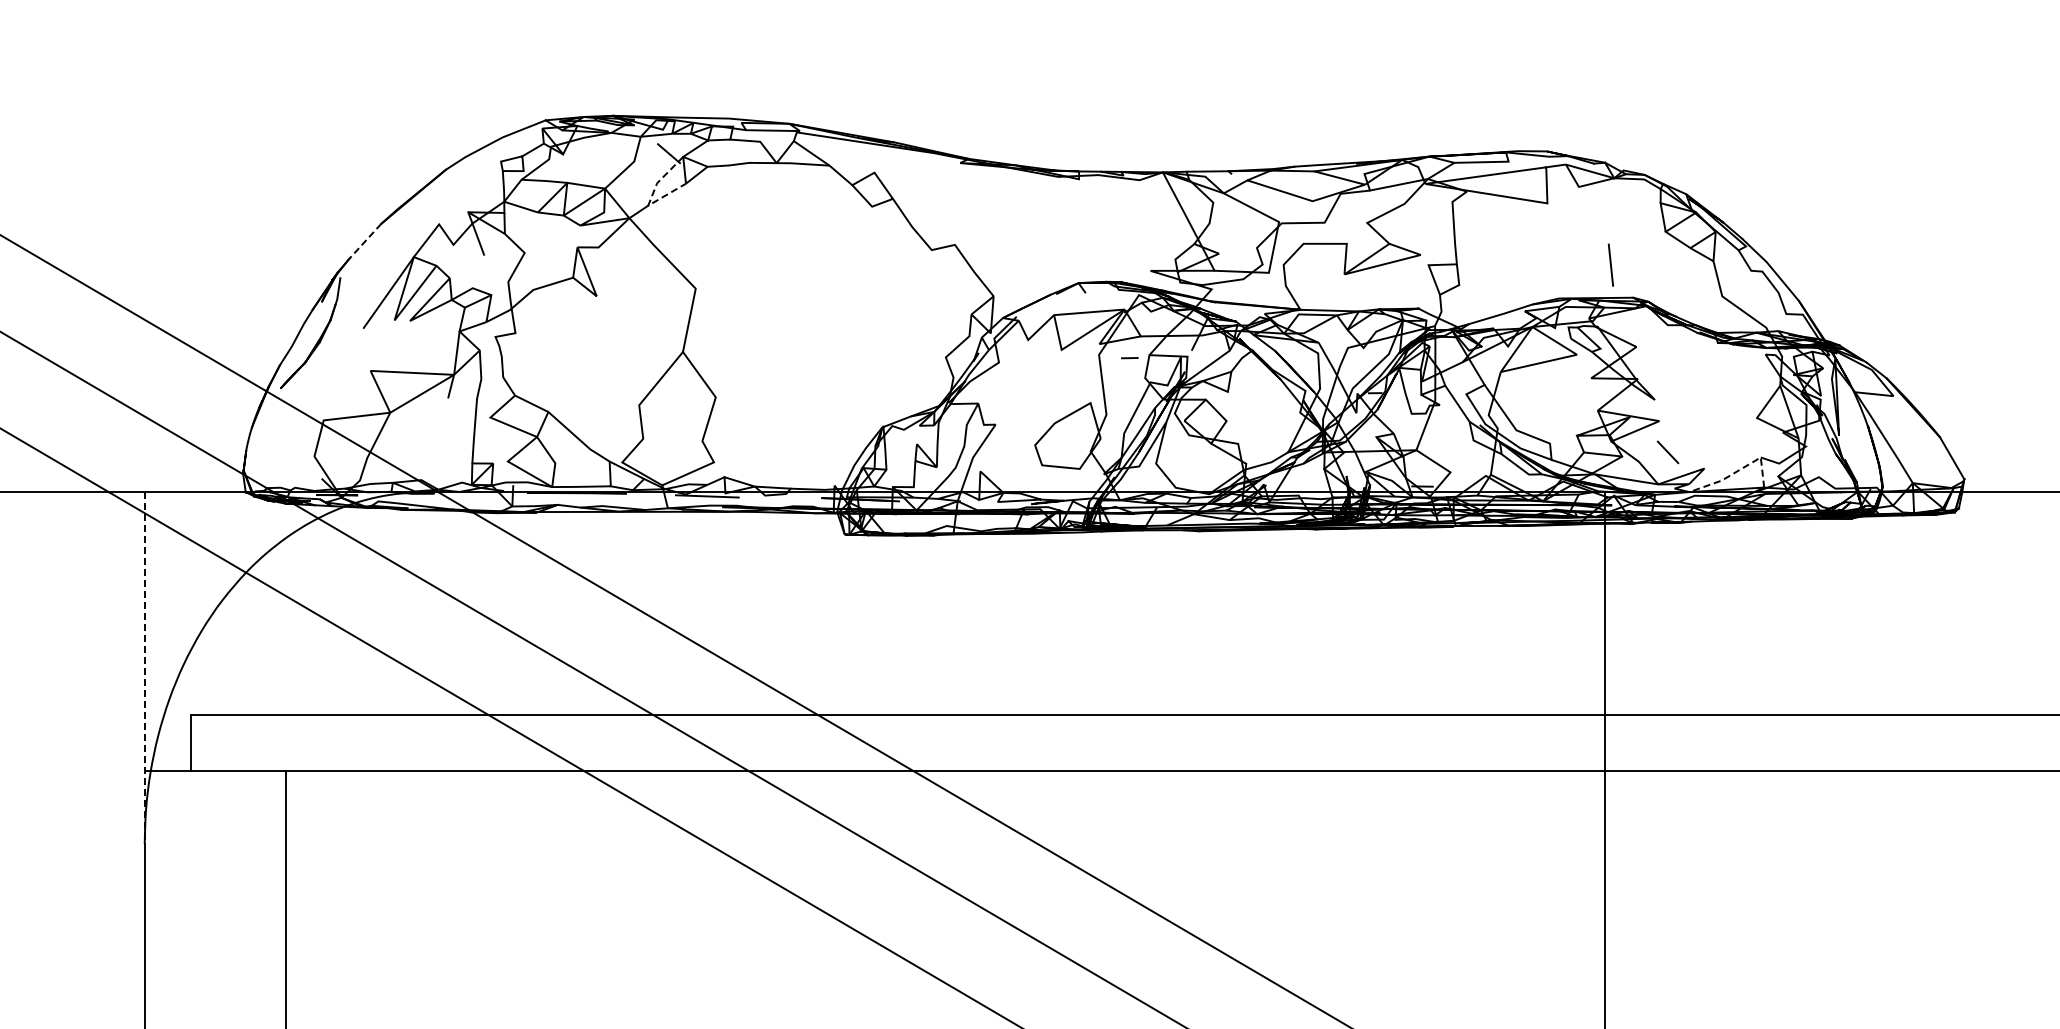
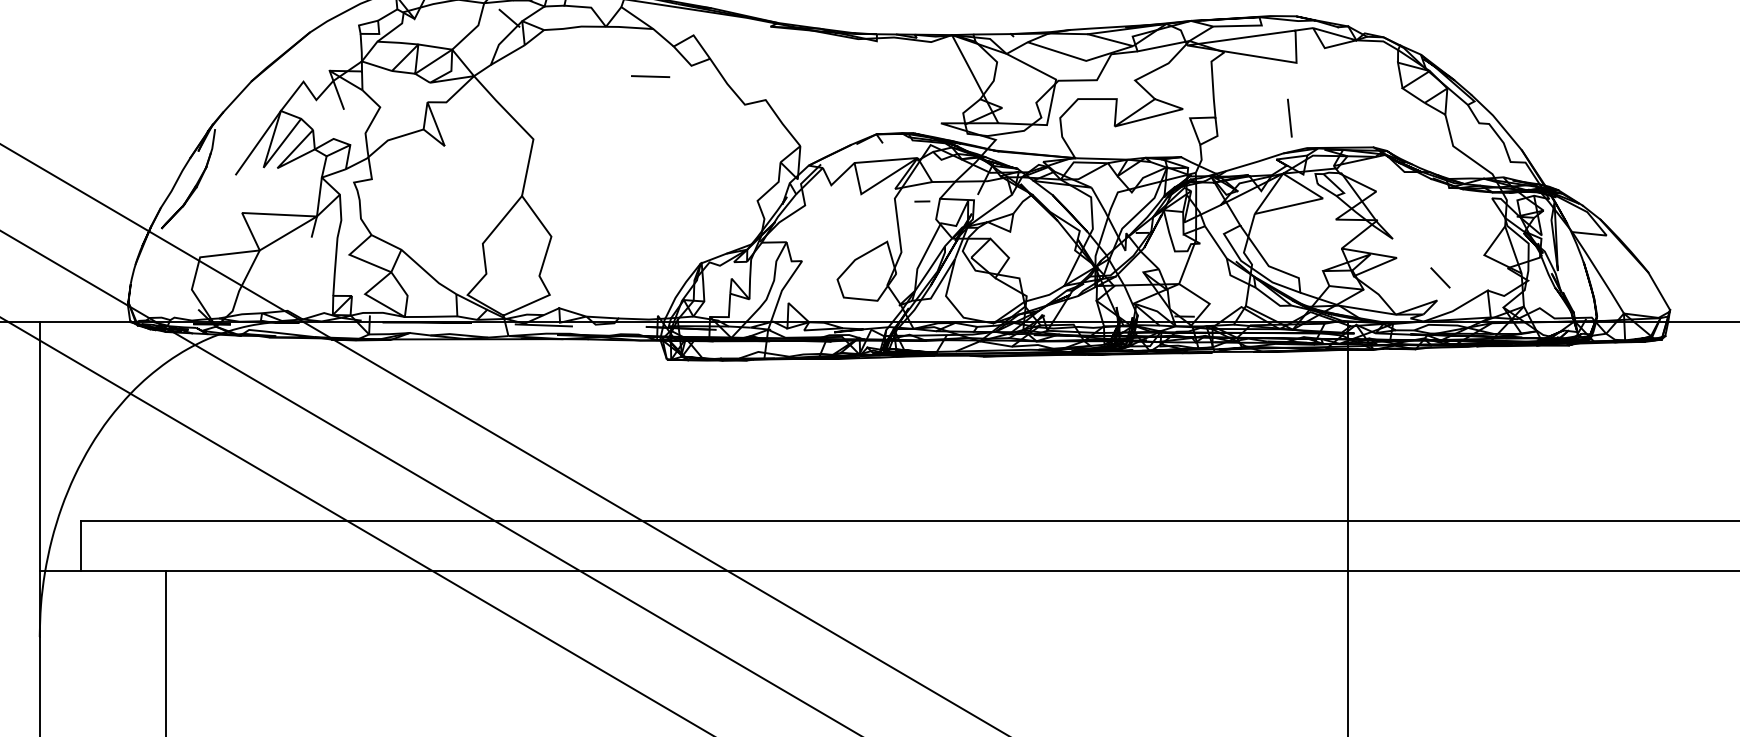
line: (651, 197) -> (493, 57), dashed -> solid
line: (826, 218) -> (650, 76), added
line: (365, 241) -> (237, 97), dashed -> solid
line: (1610, 264) -> (1289, 117), moved
line: (1667, 452) -> (1439, 278), moved
line: (1739, 470) -> (1468, 302), dashed -> solid
line: (144, 668) -> (39, 479), dashed -> solid

